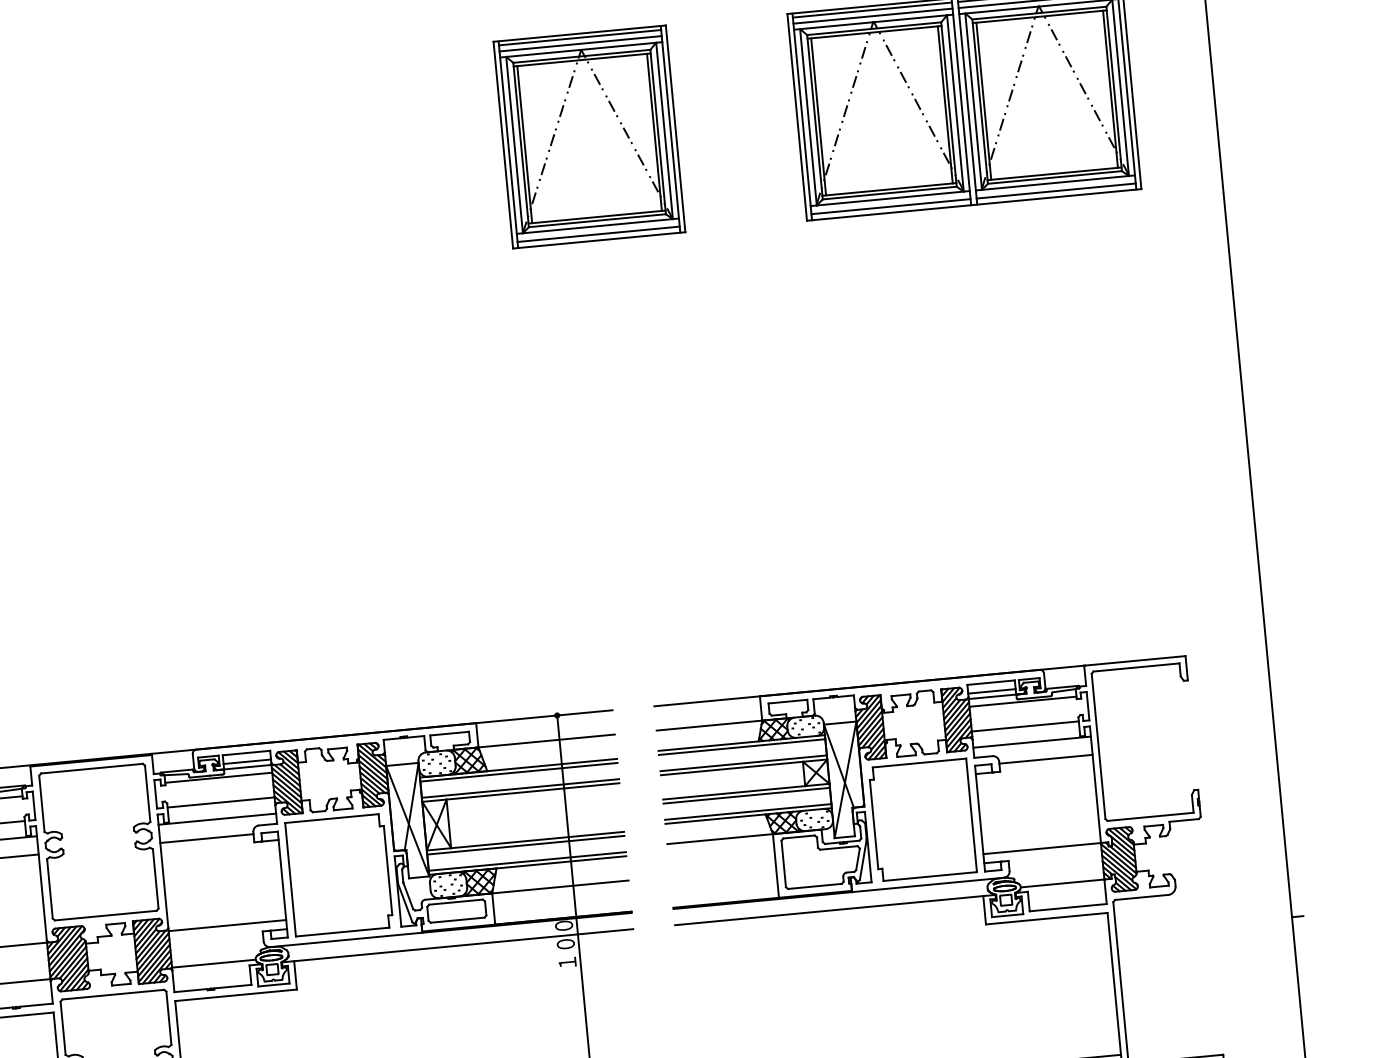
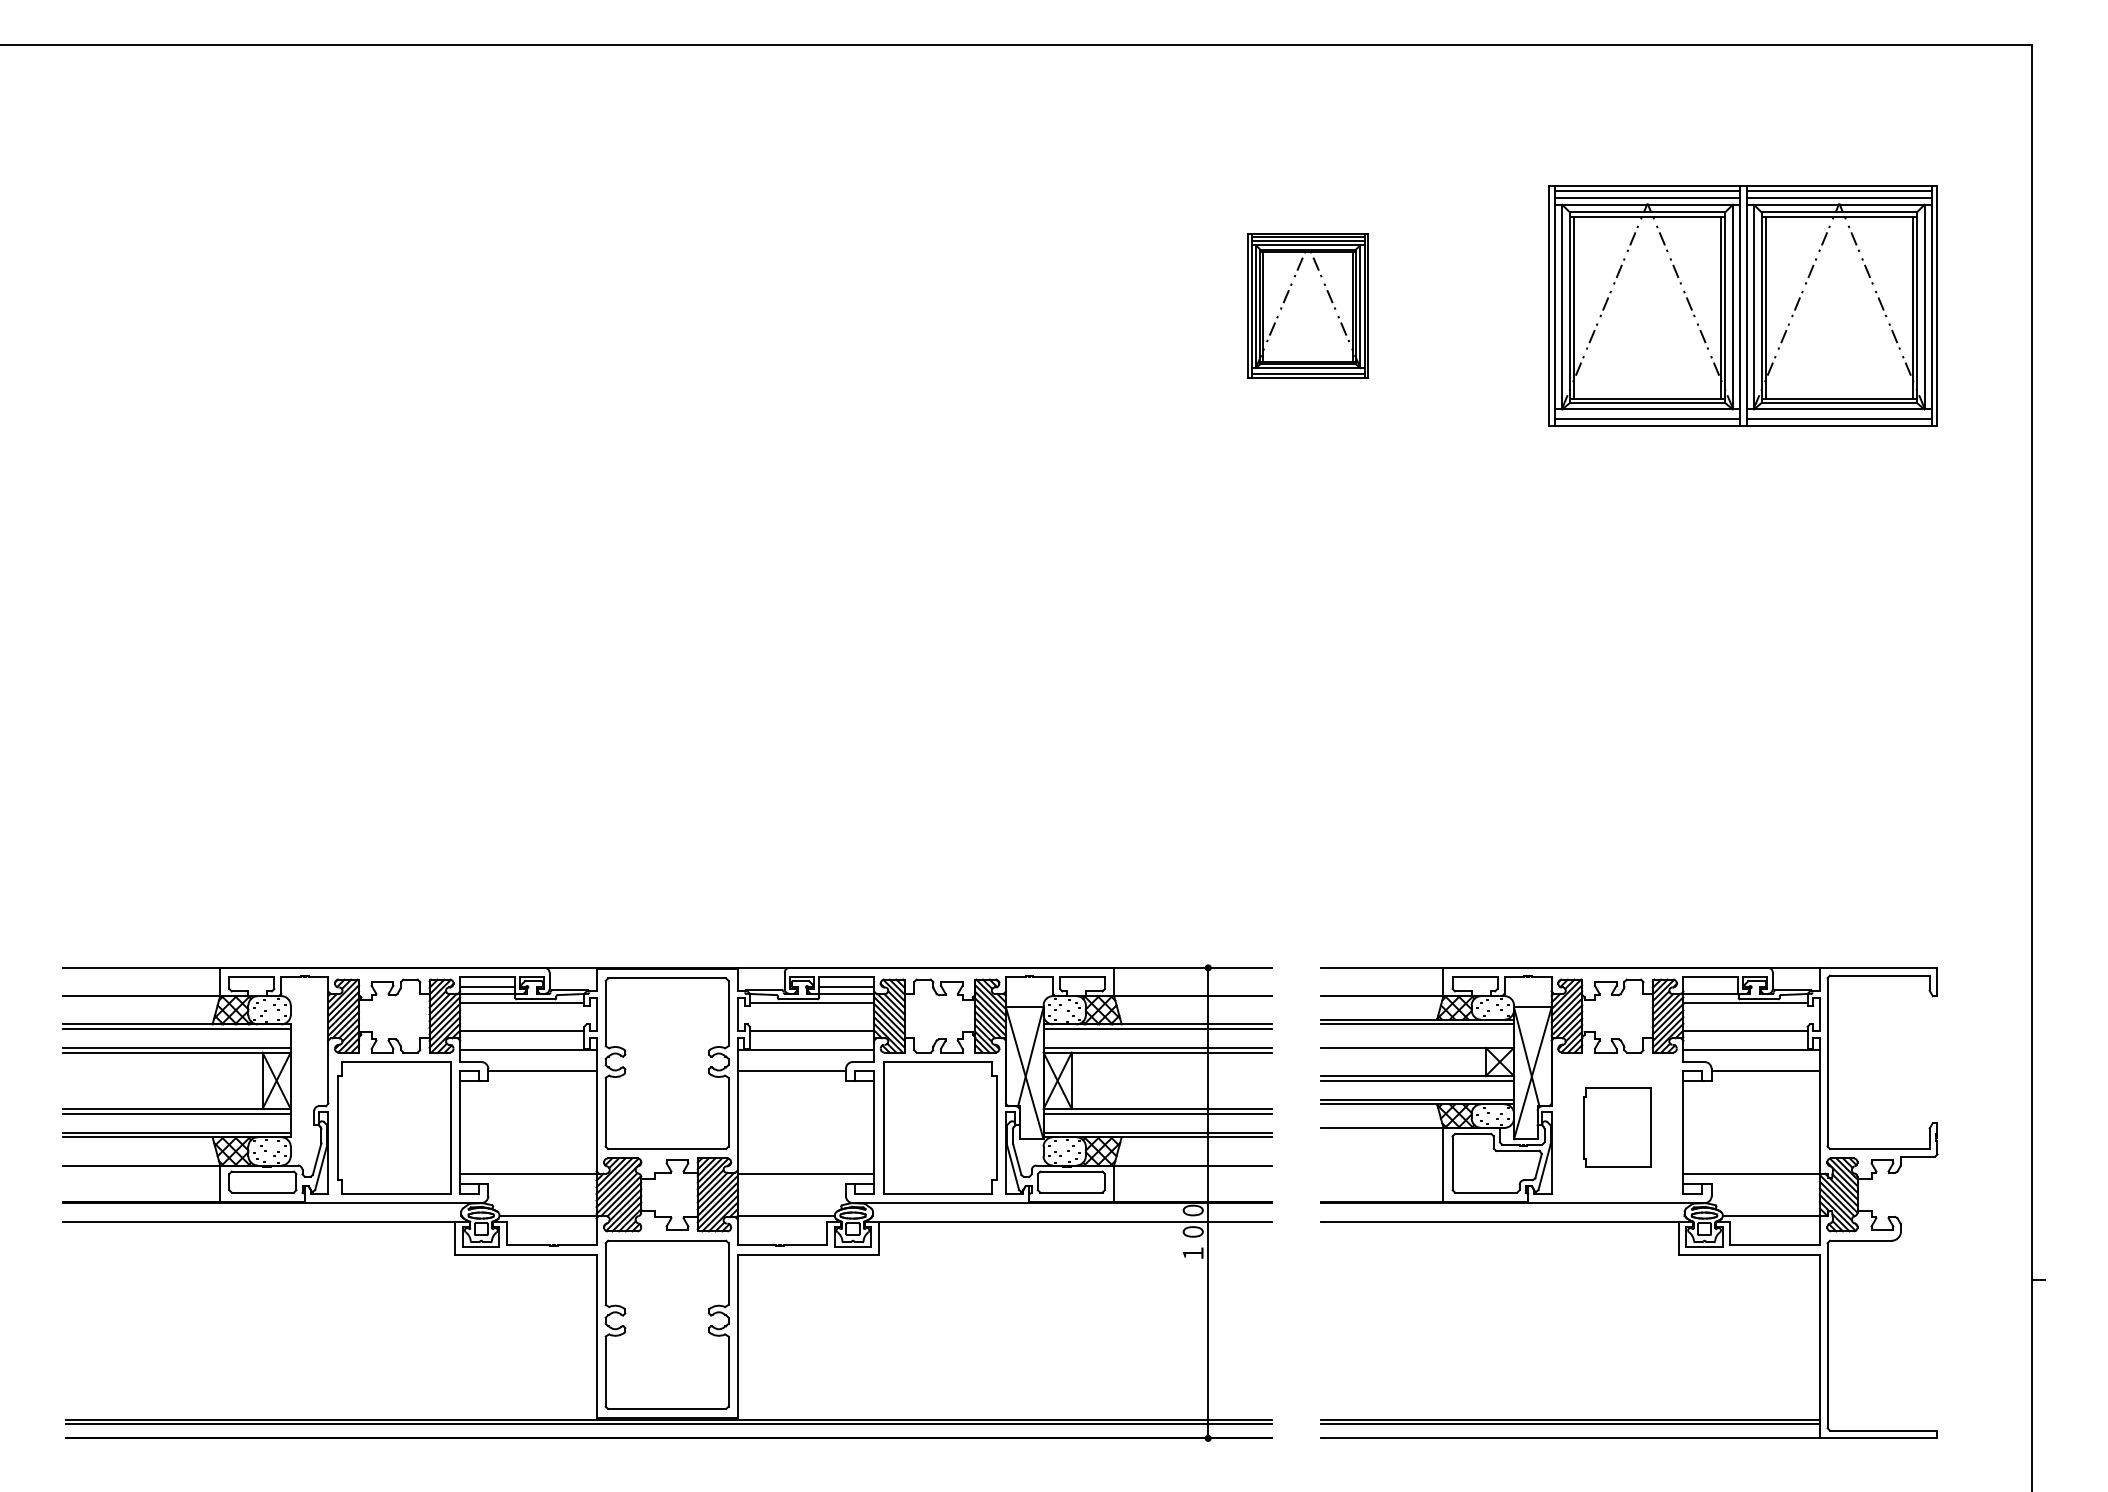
part: (588, 136) -> (1307, 305), size x0.6
line: (991, 691) -> (1710, 987), removed
line: (743, 763) -> (1417, 1043), removed
part: (922, 819) -> (1617, 1127), size x0.6

